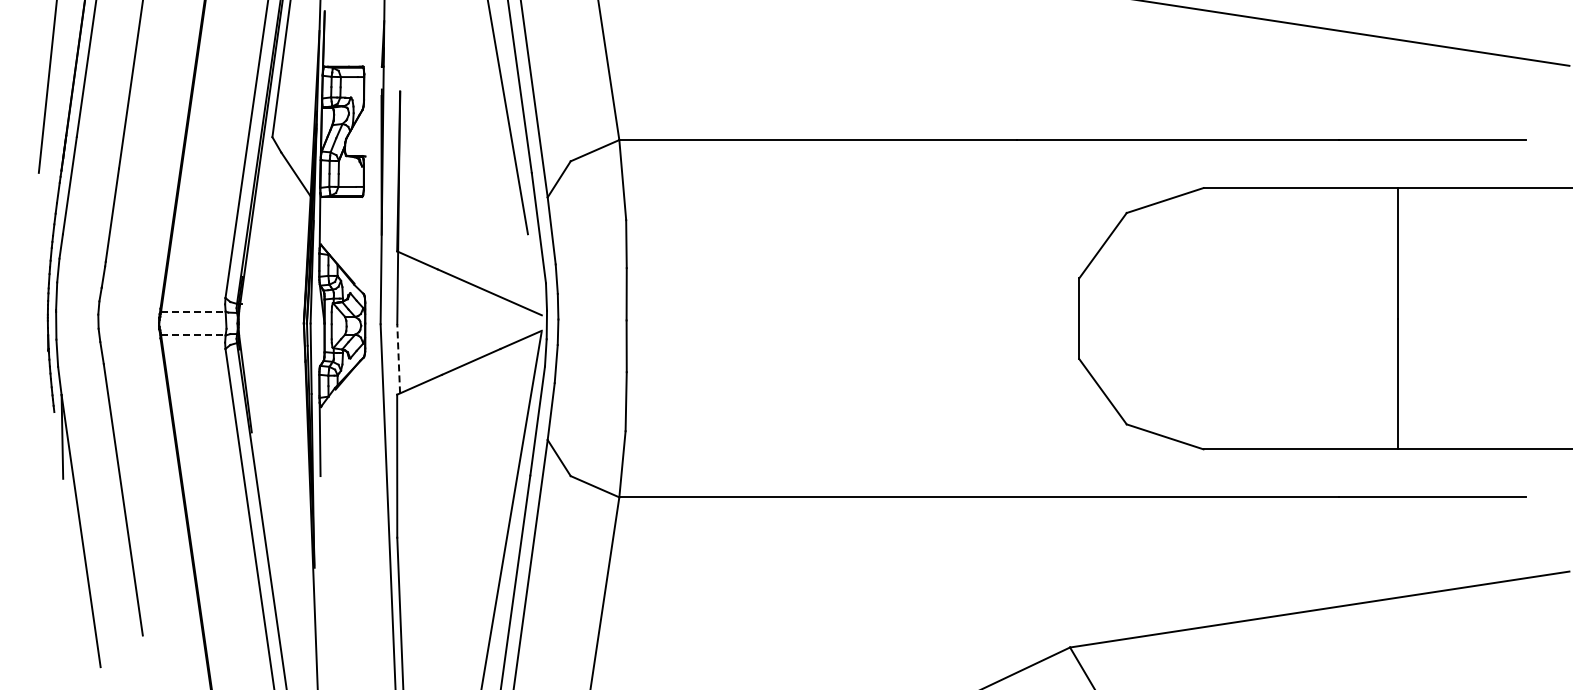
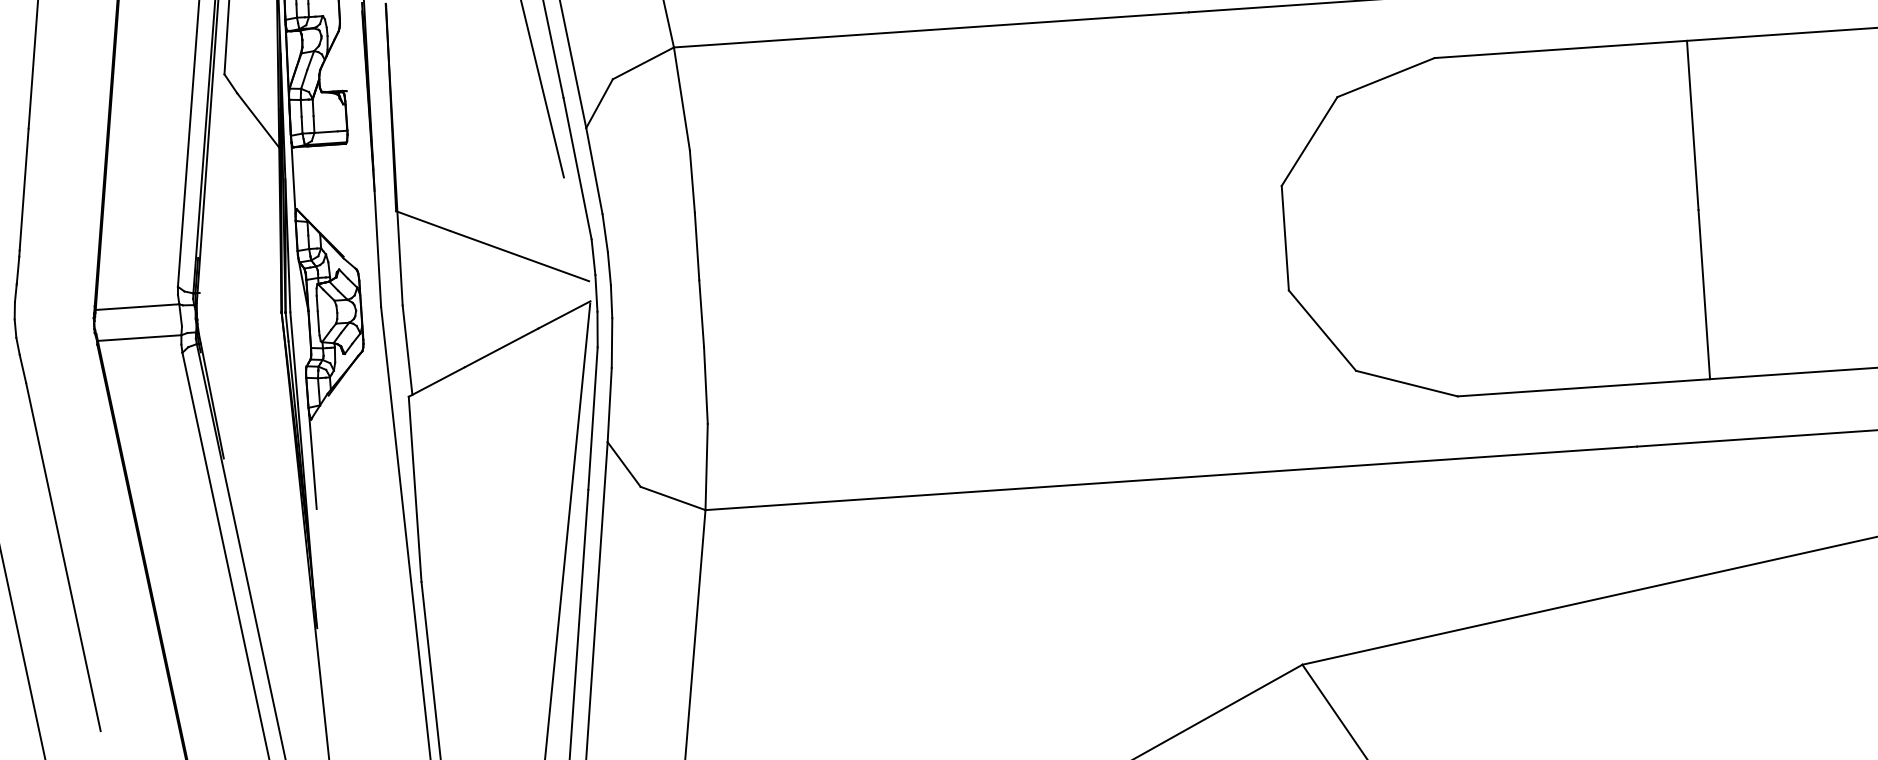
line: (193, 311) -> (137, 307), dashed -> solid
line: (193, 335) -> (139, 338), dashed -> solid
line: (398, 358) -> (407, 349), dashed -> solid

